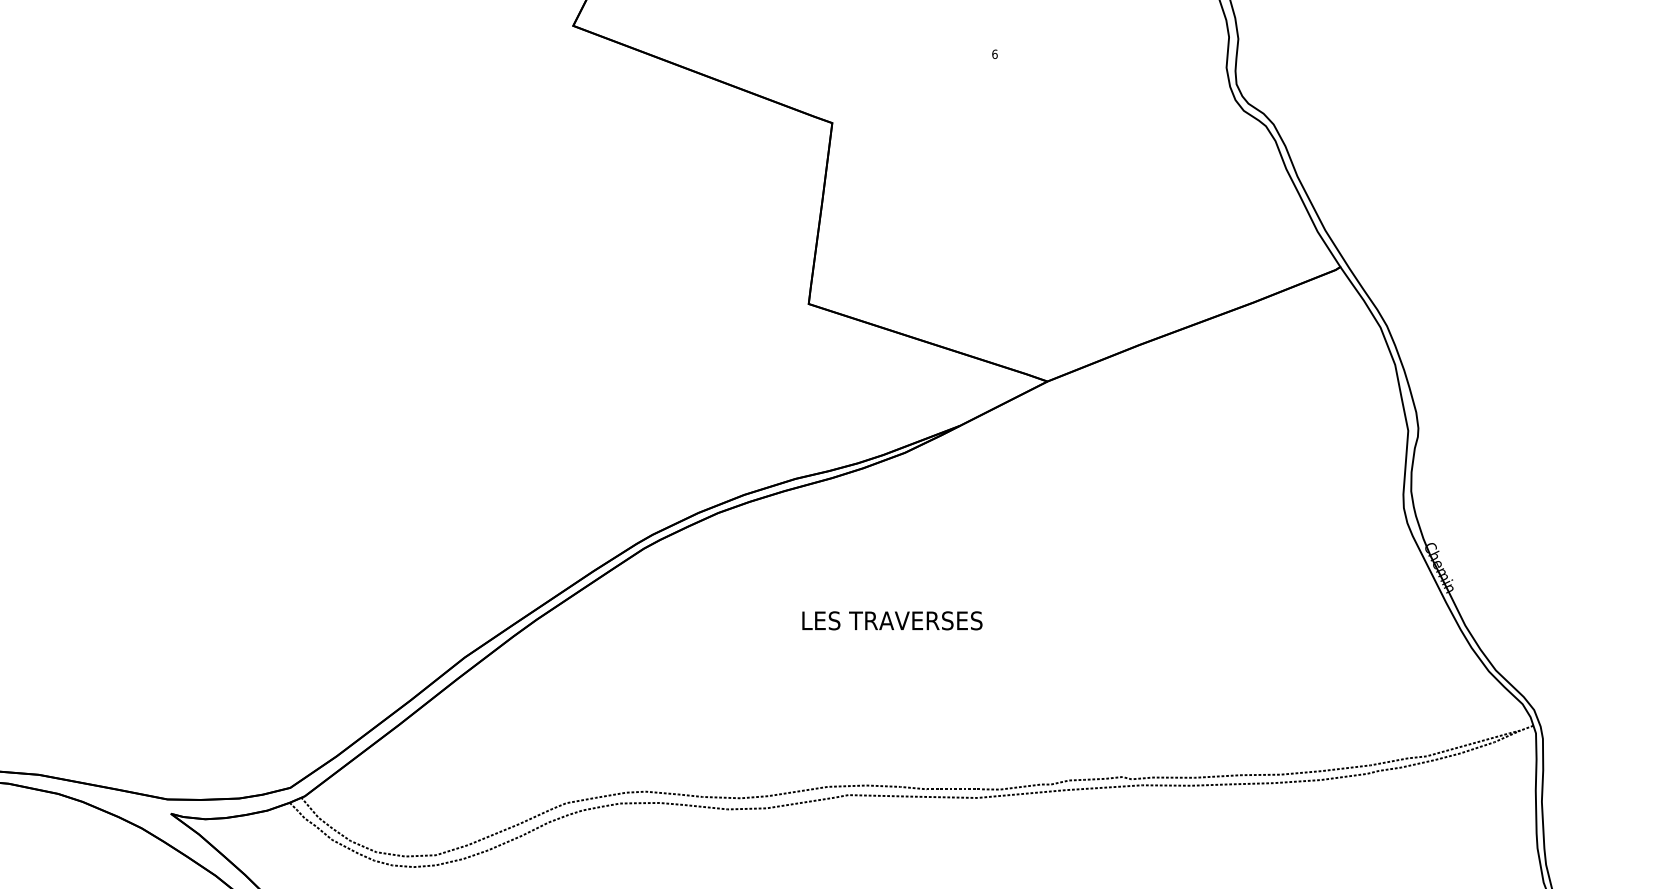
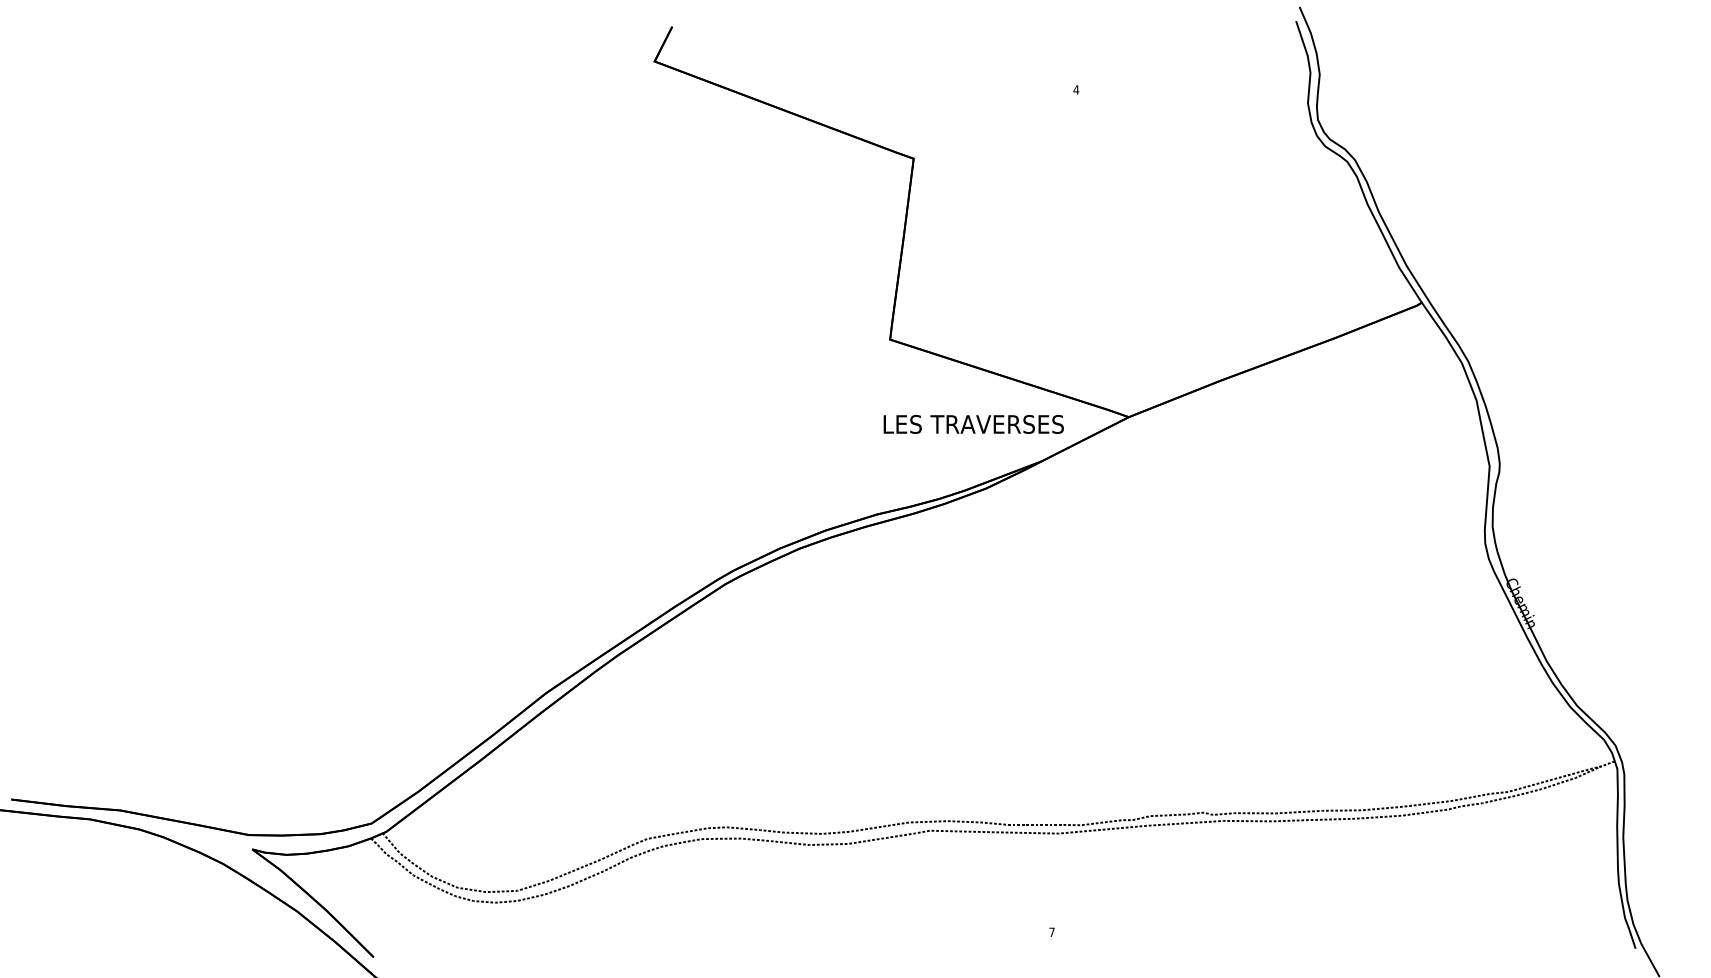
text: (995, 53) -> (1076, 89), 6 -> 4
text: (892, 620) -> (973, 424), moved

